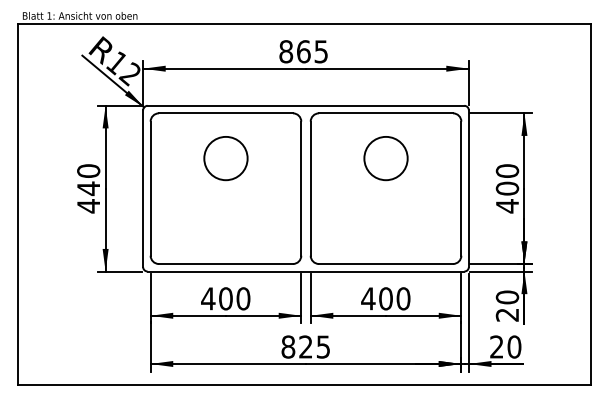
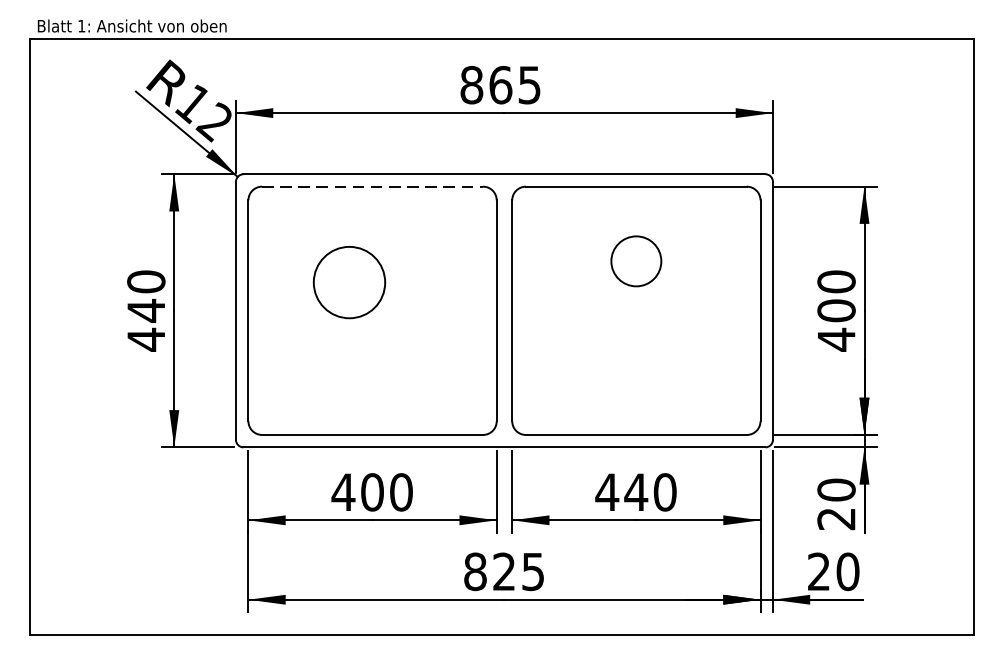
line: (226, 113) -> (373, 186), solid -> dashed
circle: (225, 158) -> (348, 282), moved
circle: (385, 158) -> (635, 261), size x0.7
text: (385, 298) -> (635, 491), 400 -> 440

